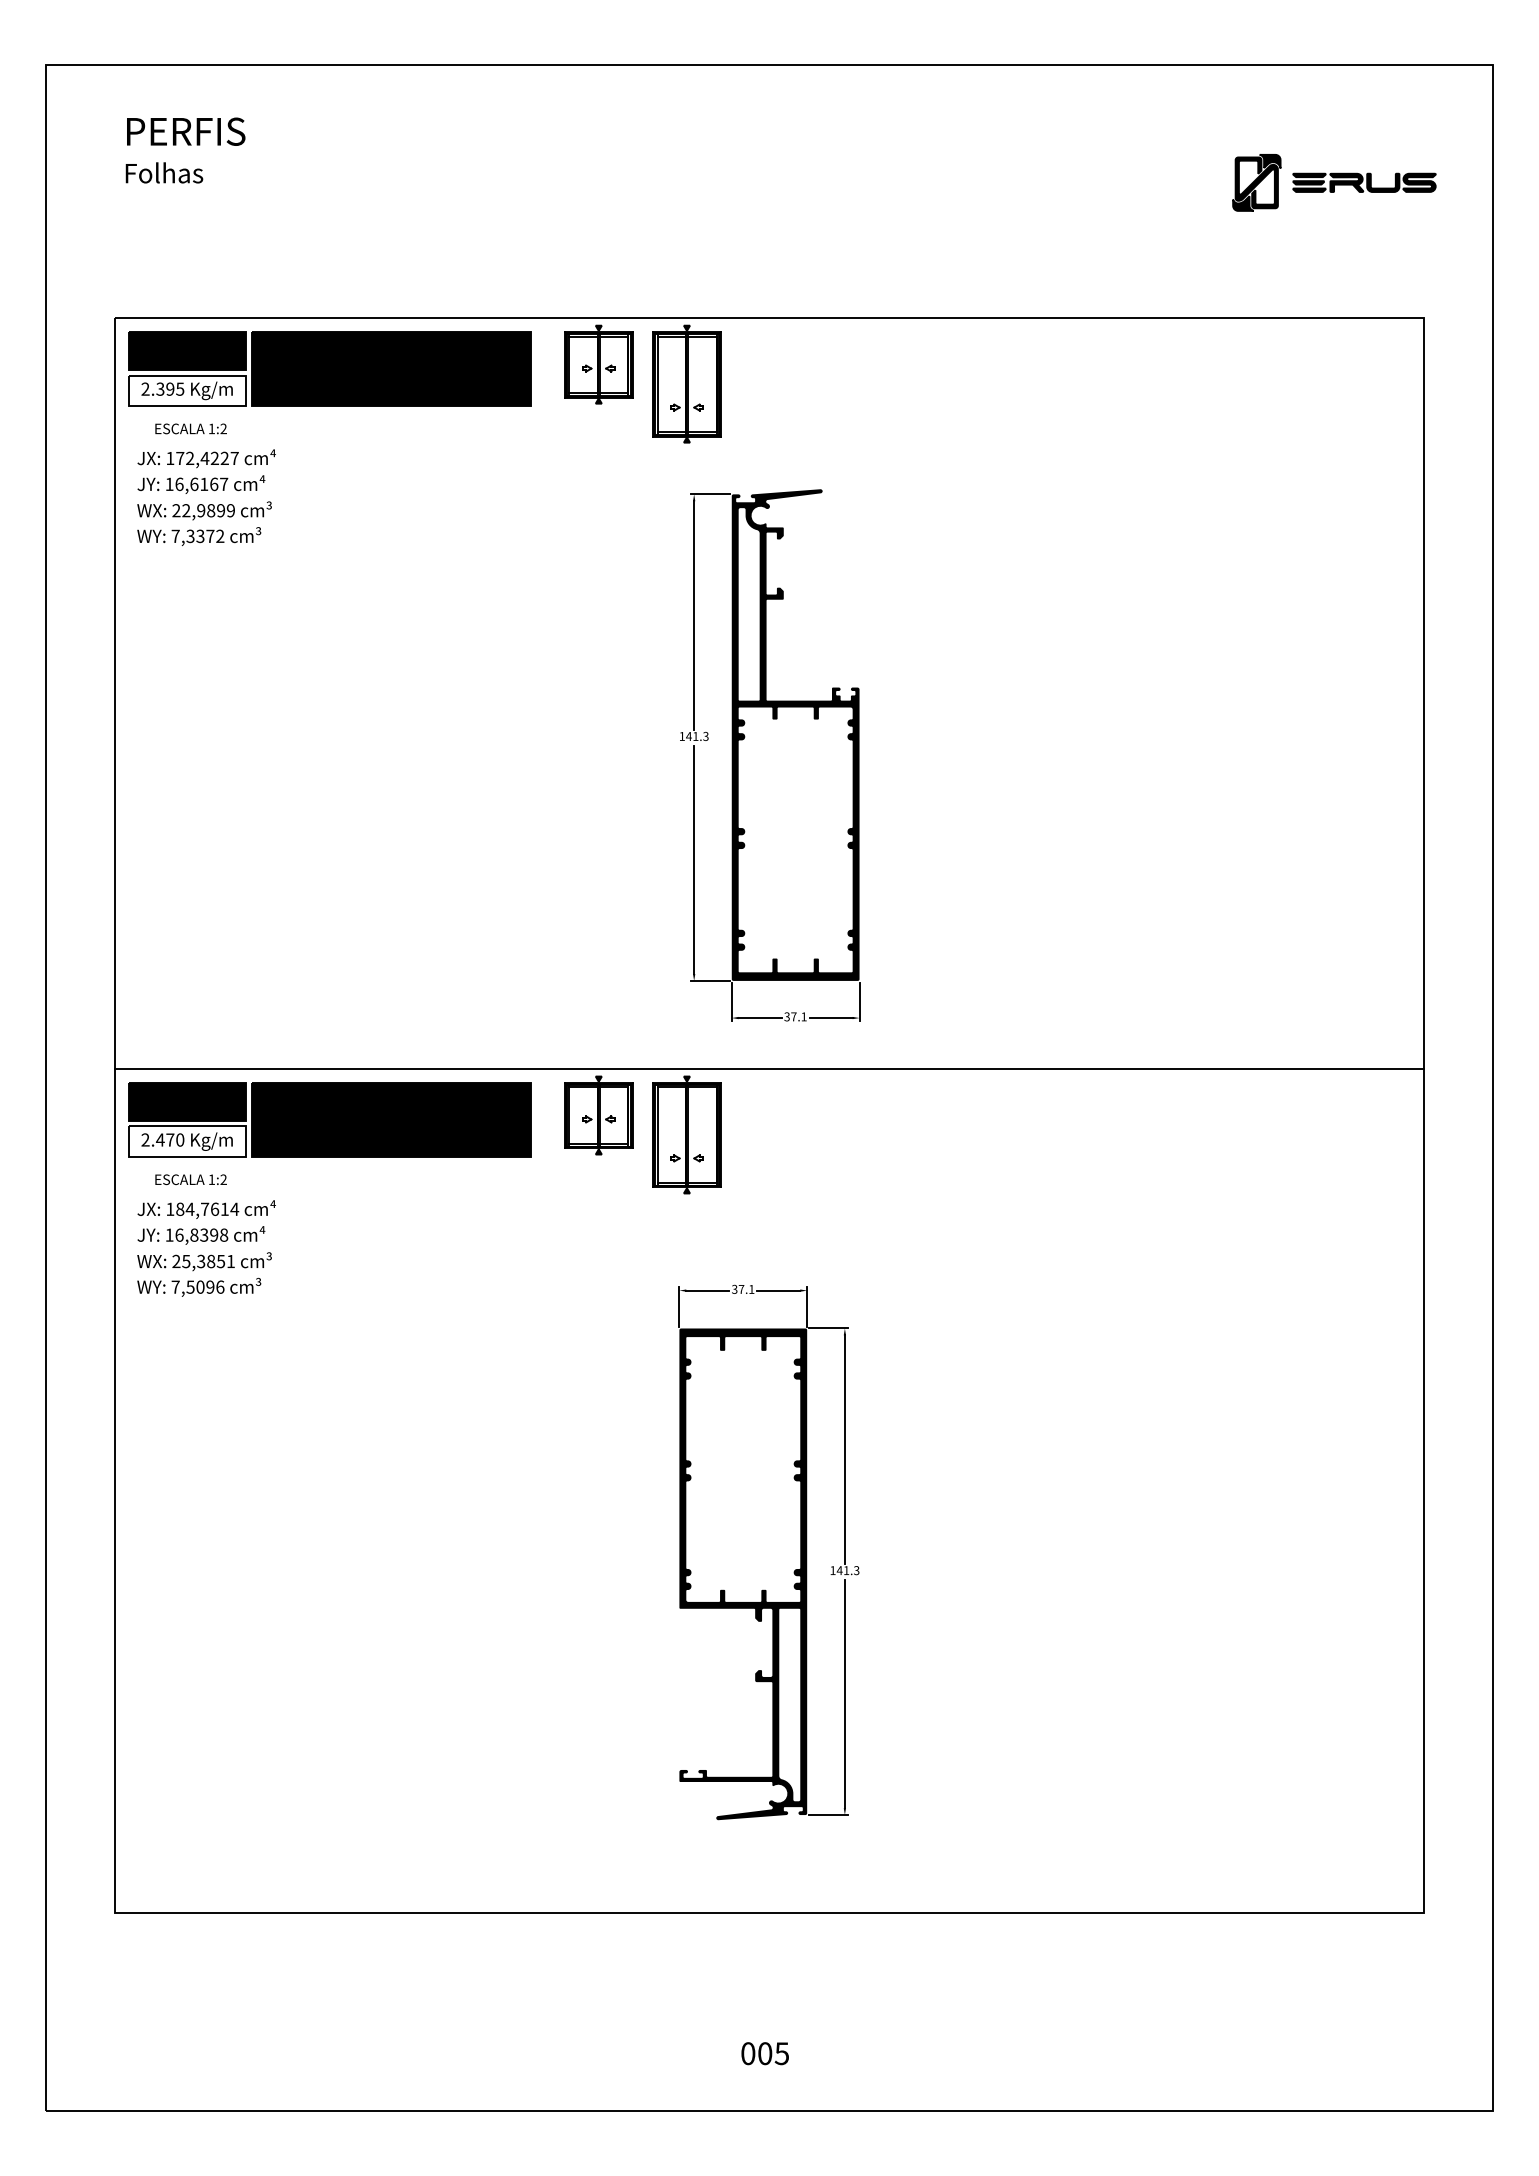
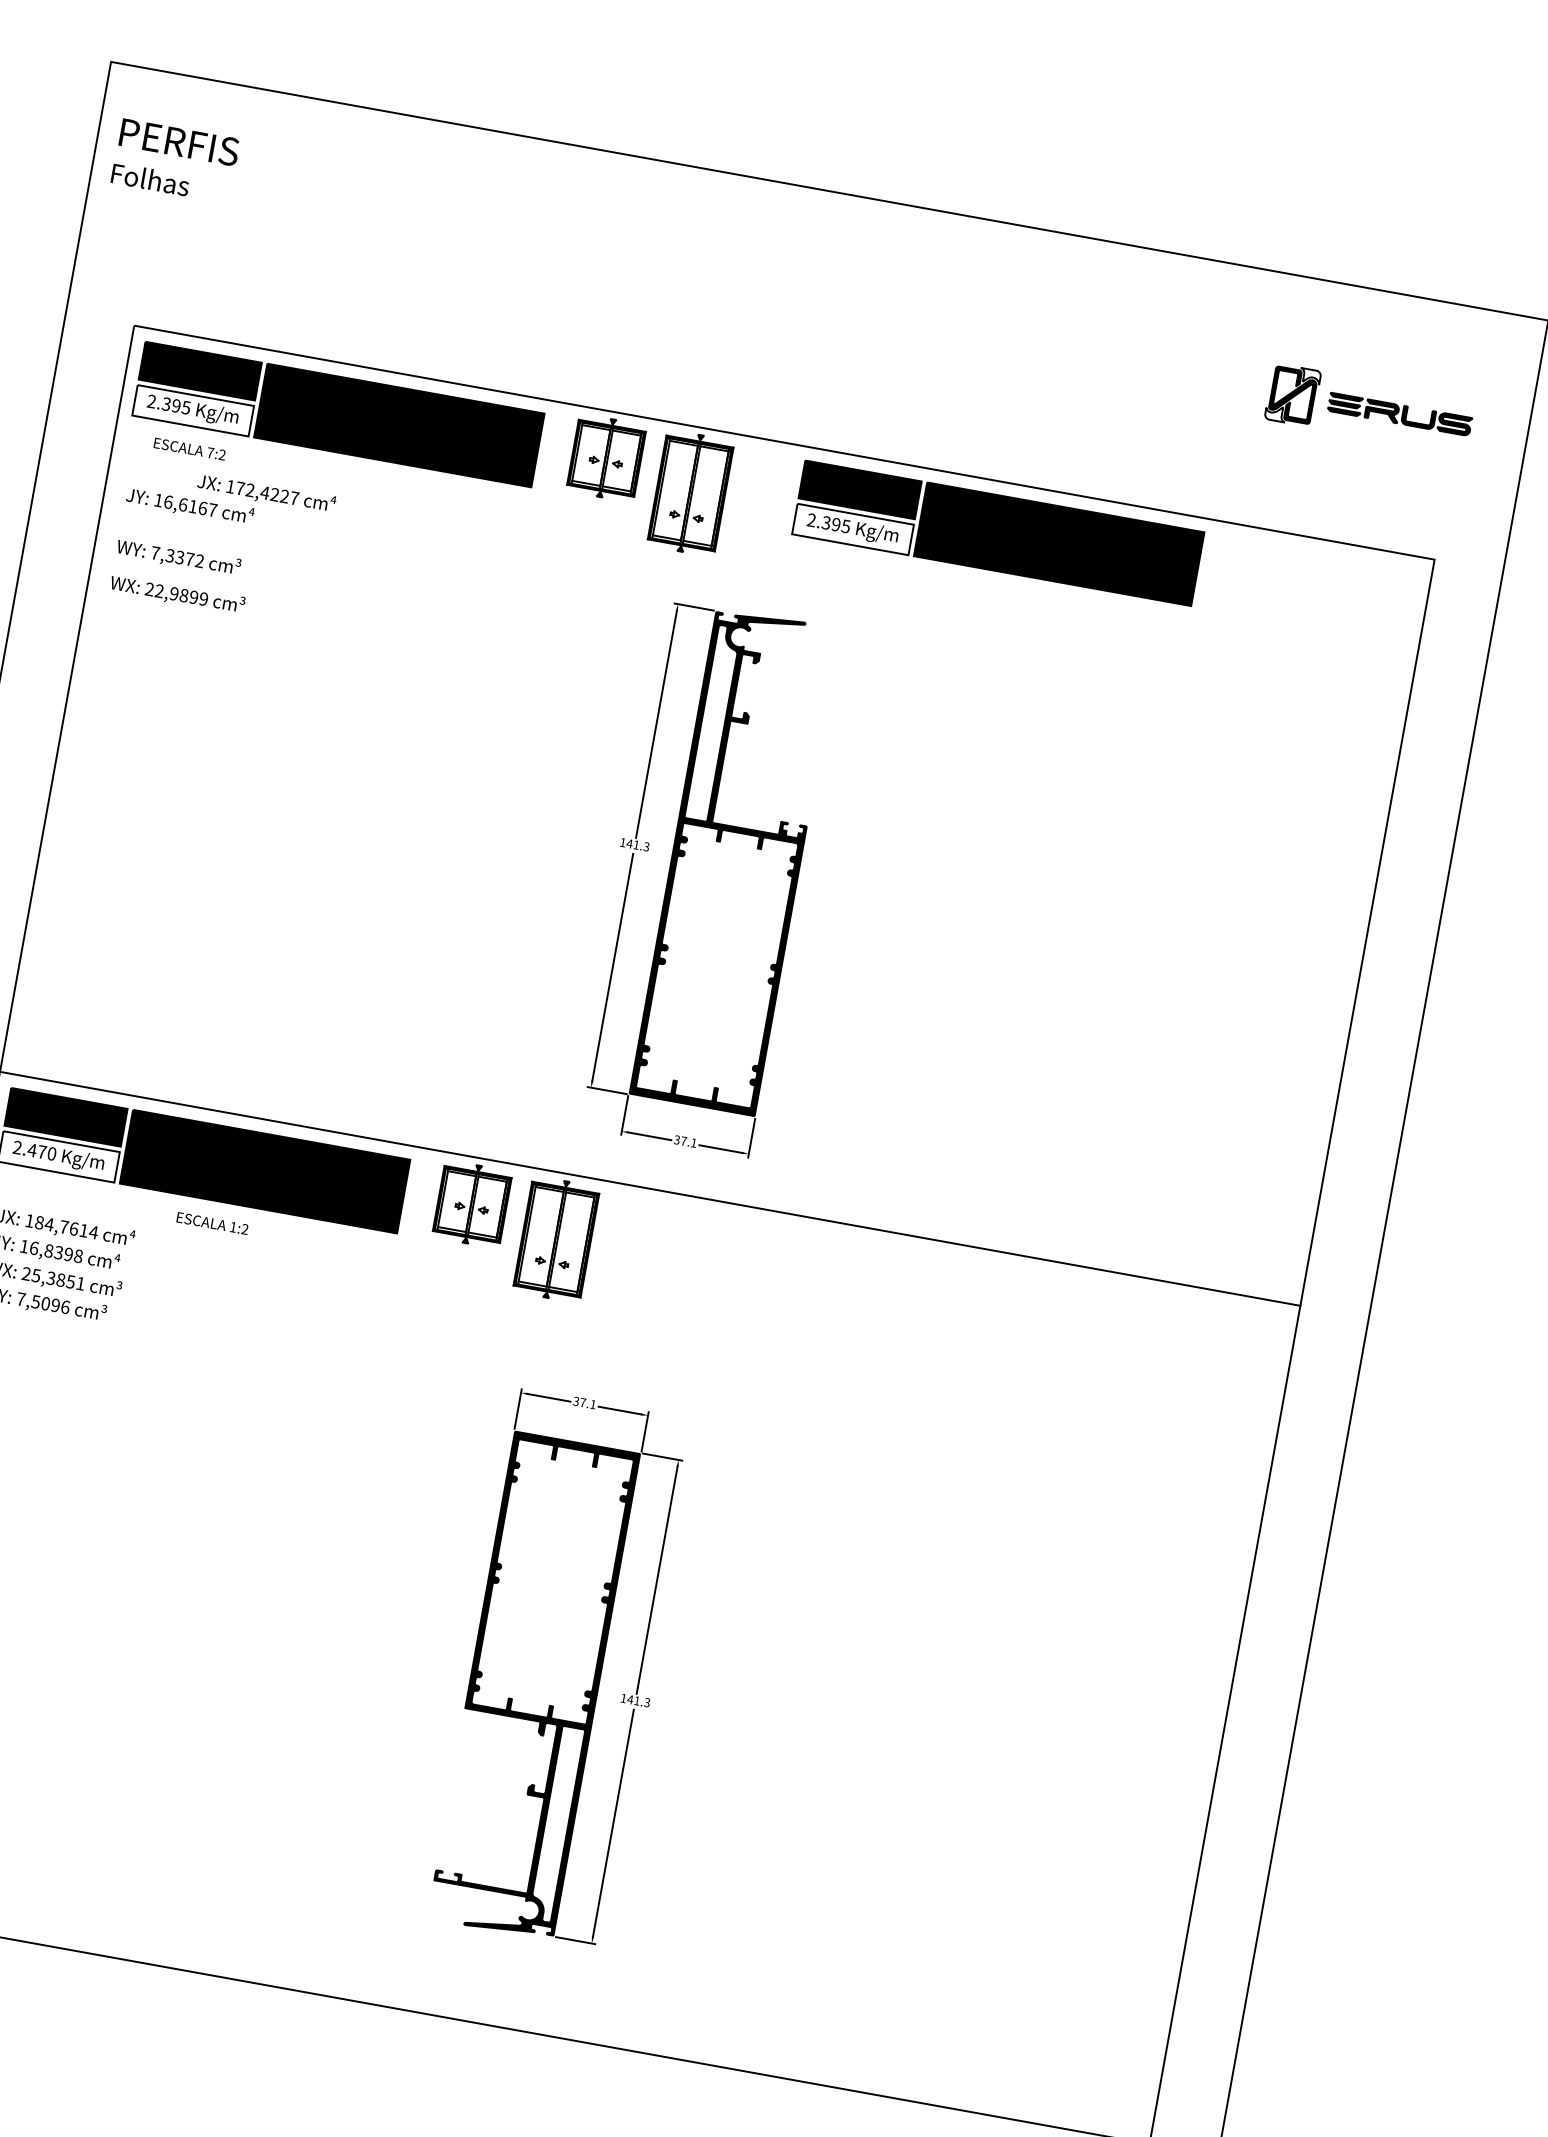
text: (185, 150) -> (175, 160), moved
fill: (1269, 161) -> (1309, 376), removed
fill: (1243, 203) -> (1276, 413), removed
part: (993, 368) -> (998, 532), added
text: (211, 428) -> (210, 452), 1:2 -> 7:2
text: (206, 458) -> (266, 493), moved
text: (204, 510) -> (177, 594), moved
text: (190, 1179) -> (212, 1223), moved

